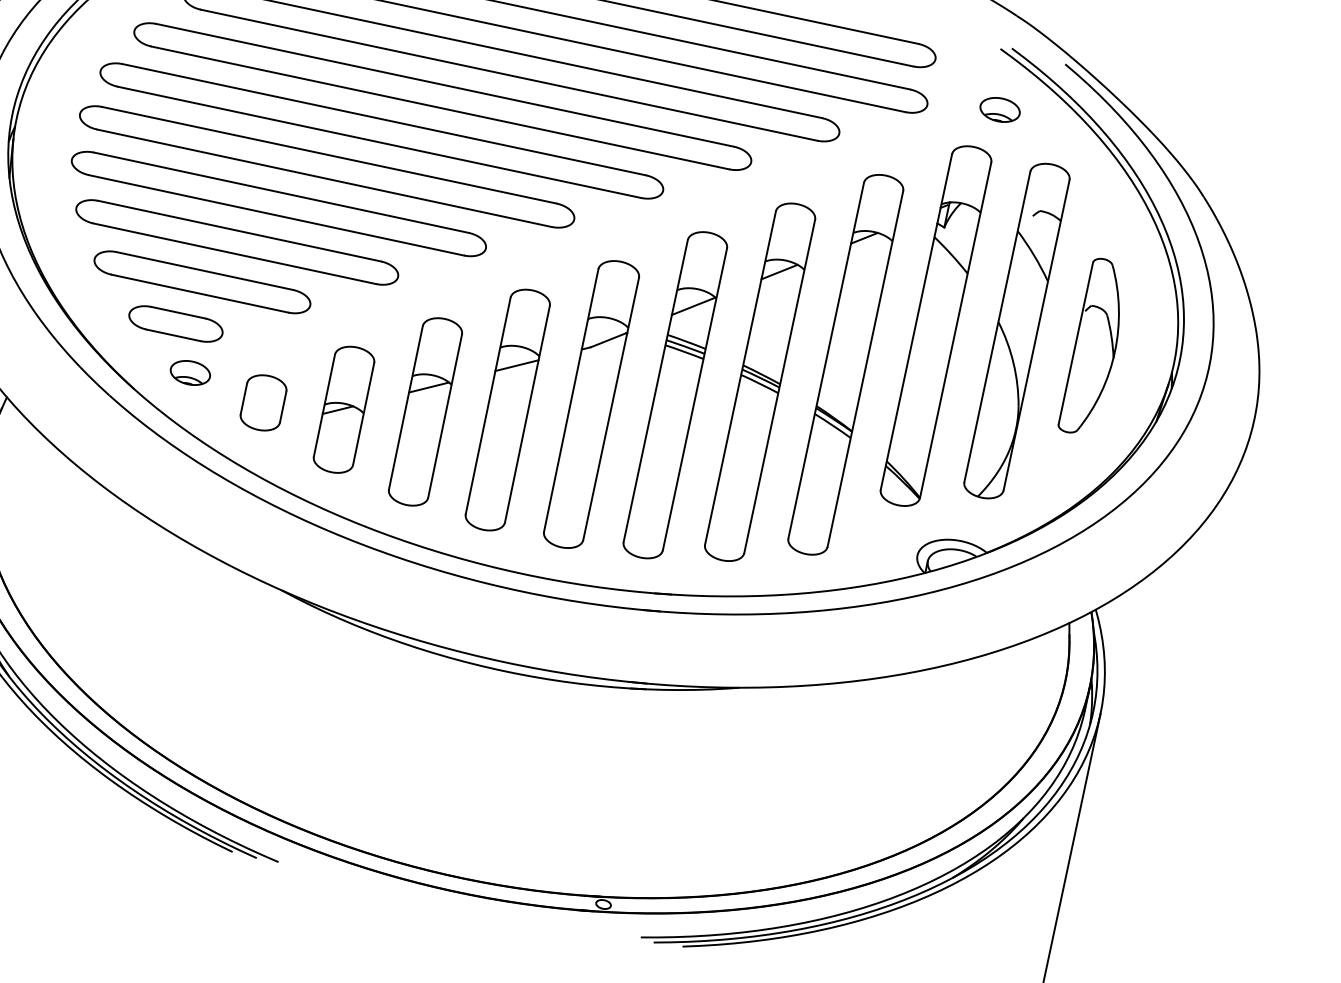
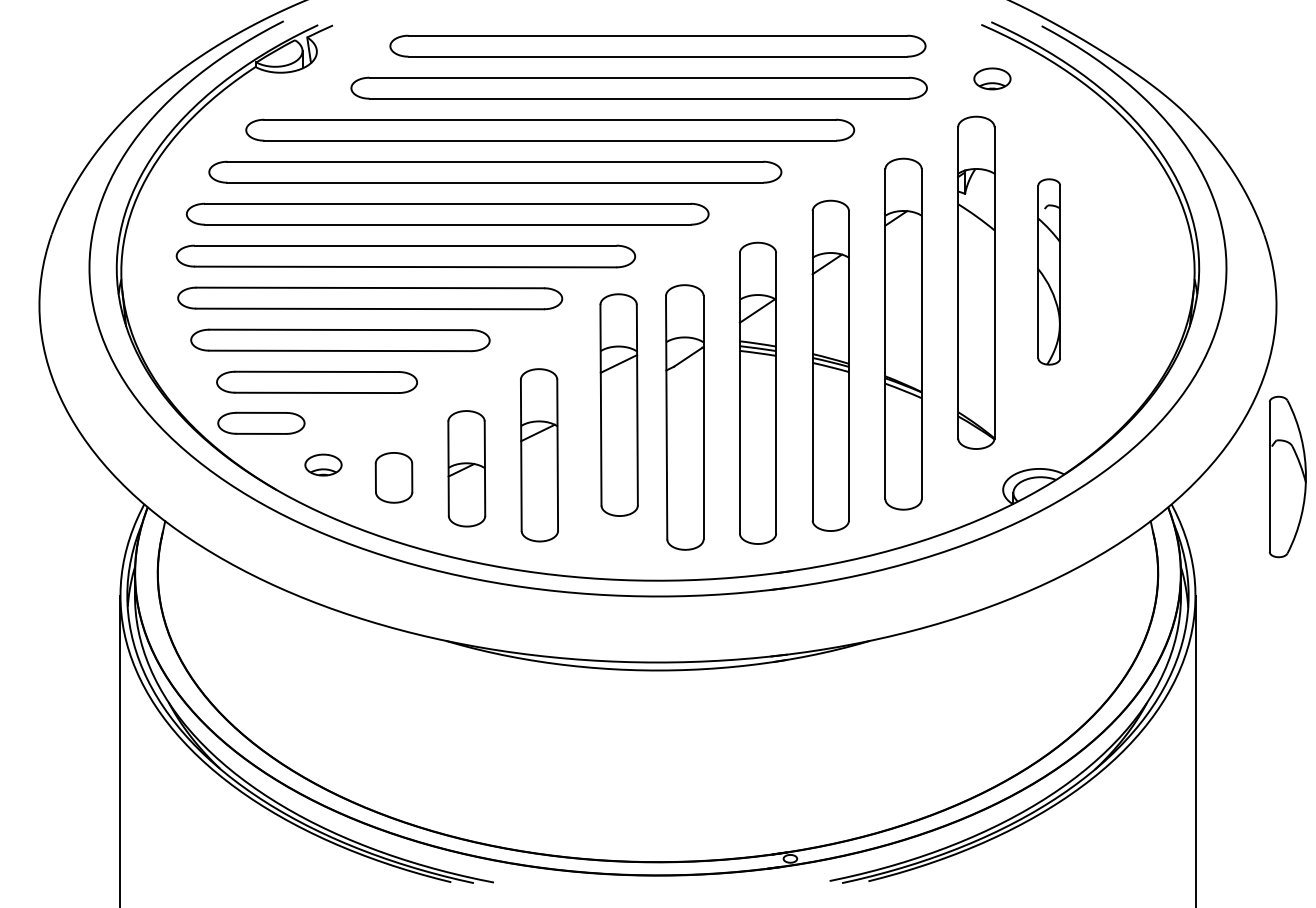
part: (176, 323) -> (261, 422), moved
part: (1017, 330) -> (1049, 271), size x0.6
part: (1095, 347) -> (1287, 476), moved
part: (507, 409) -> (618, 404), moved

